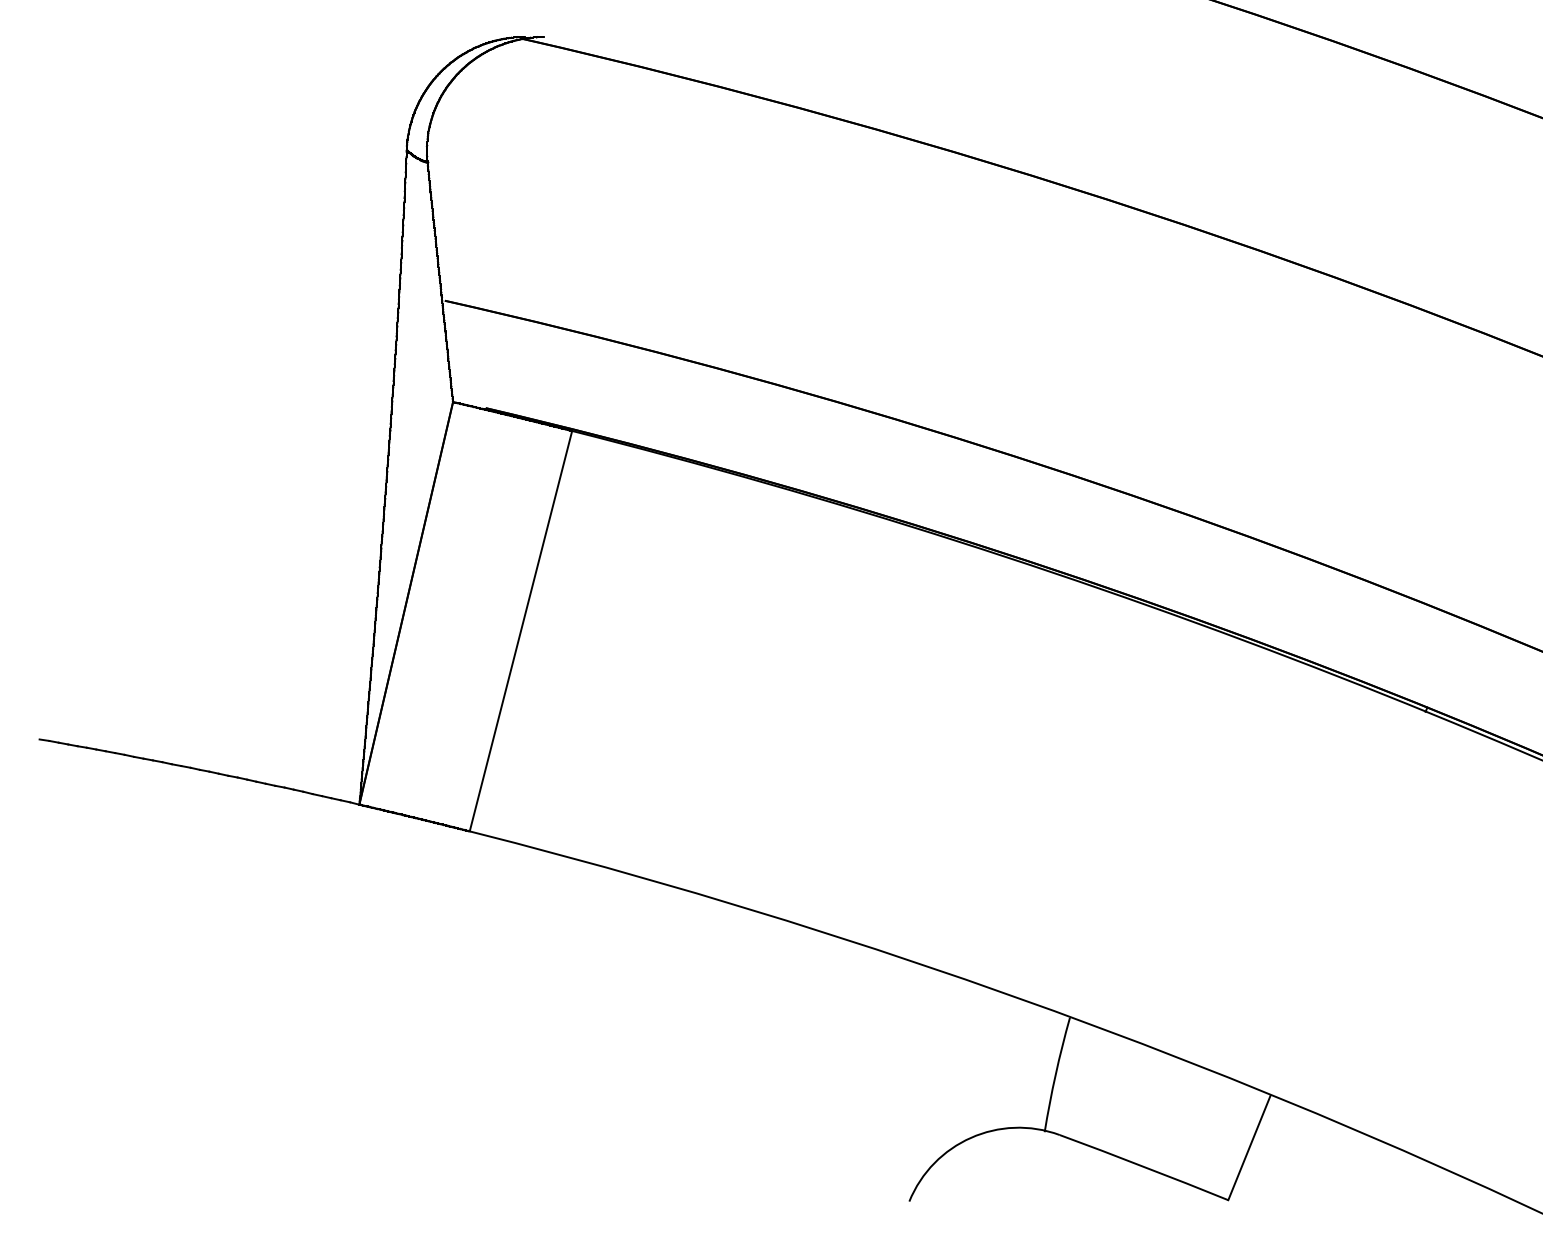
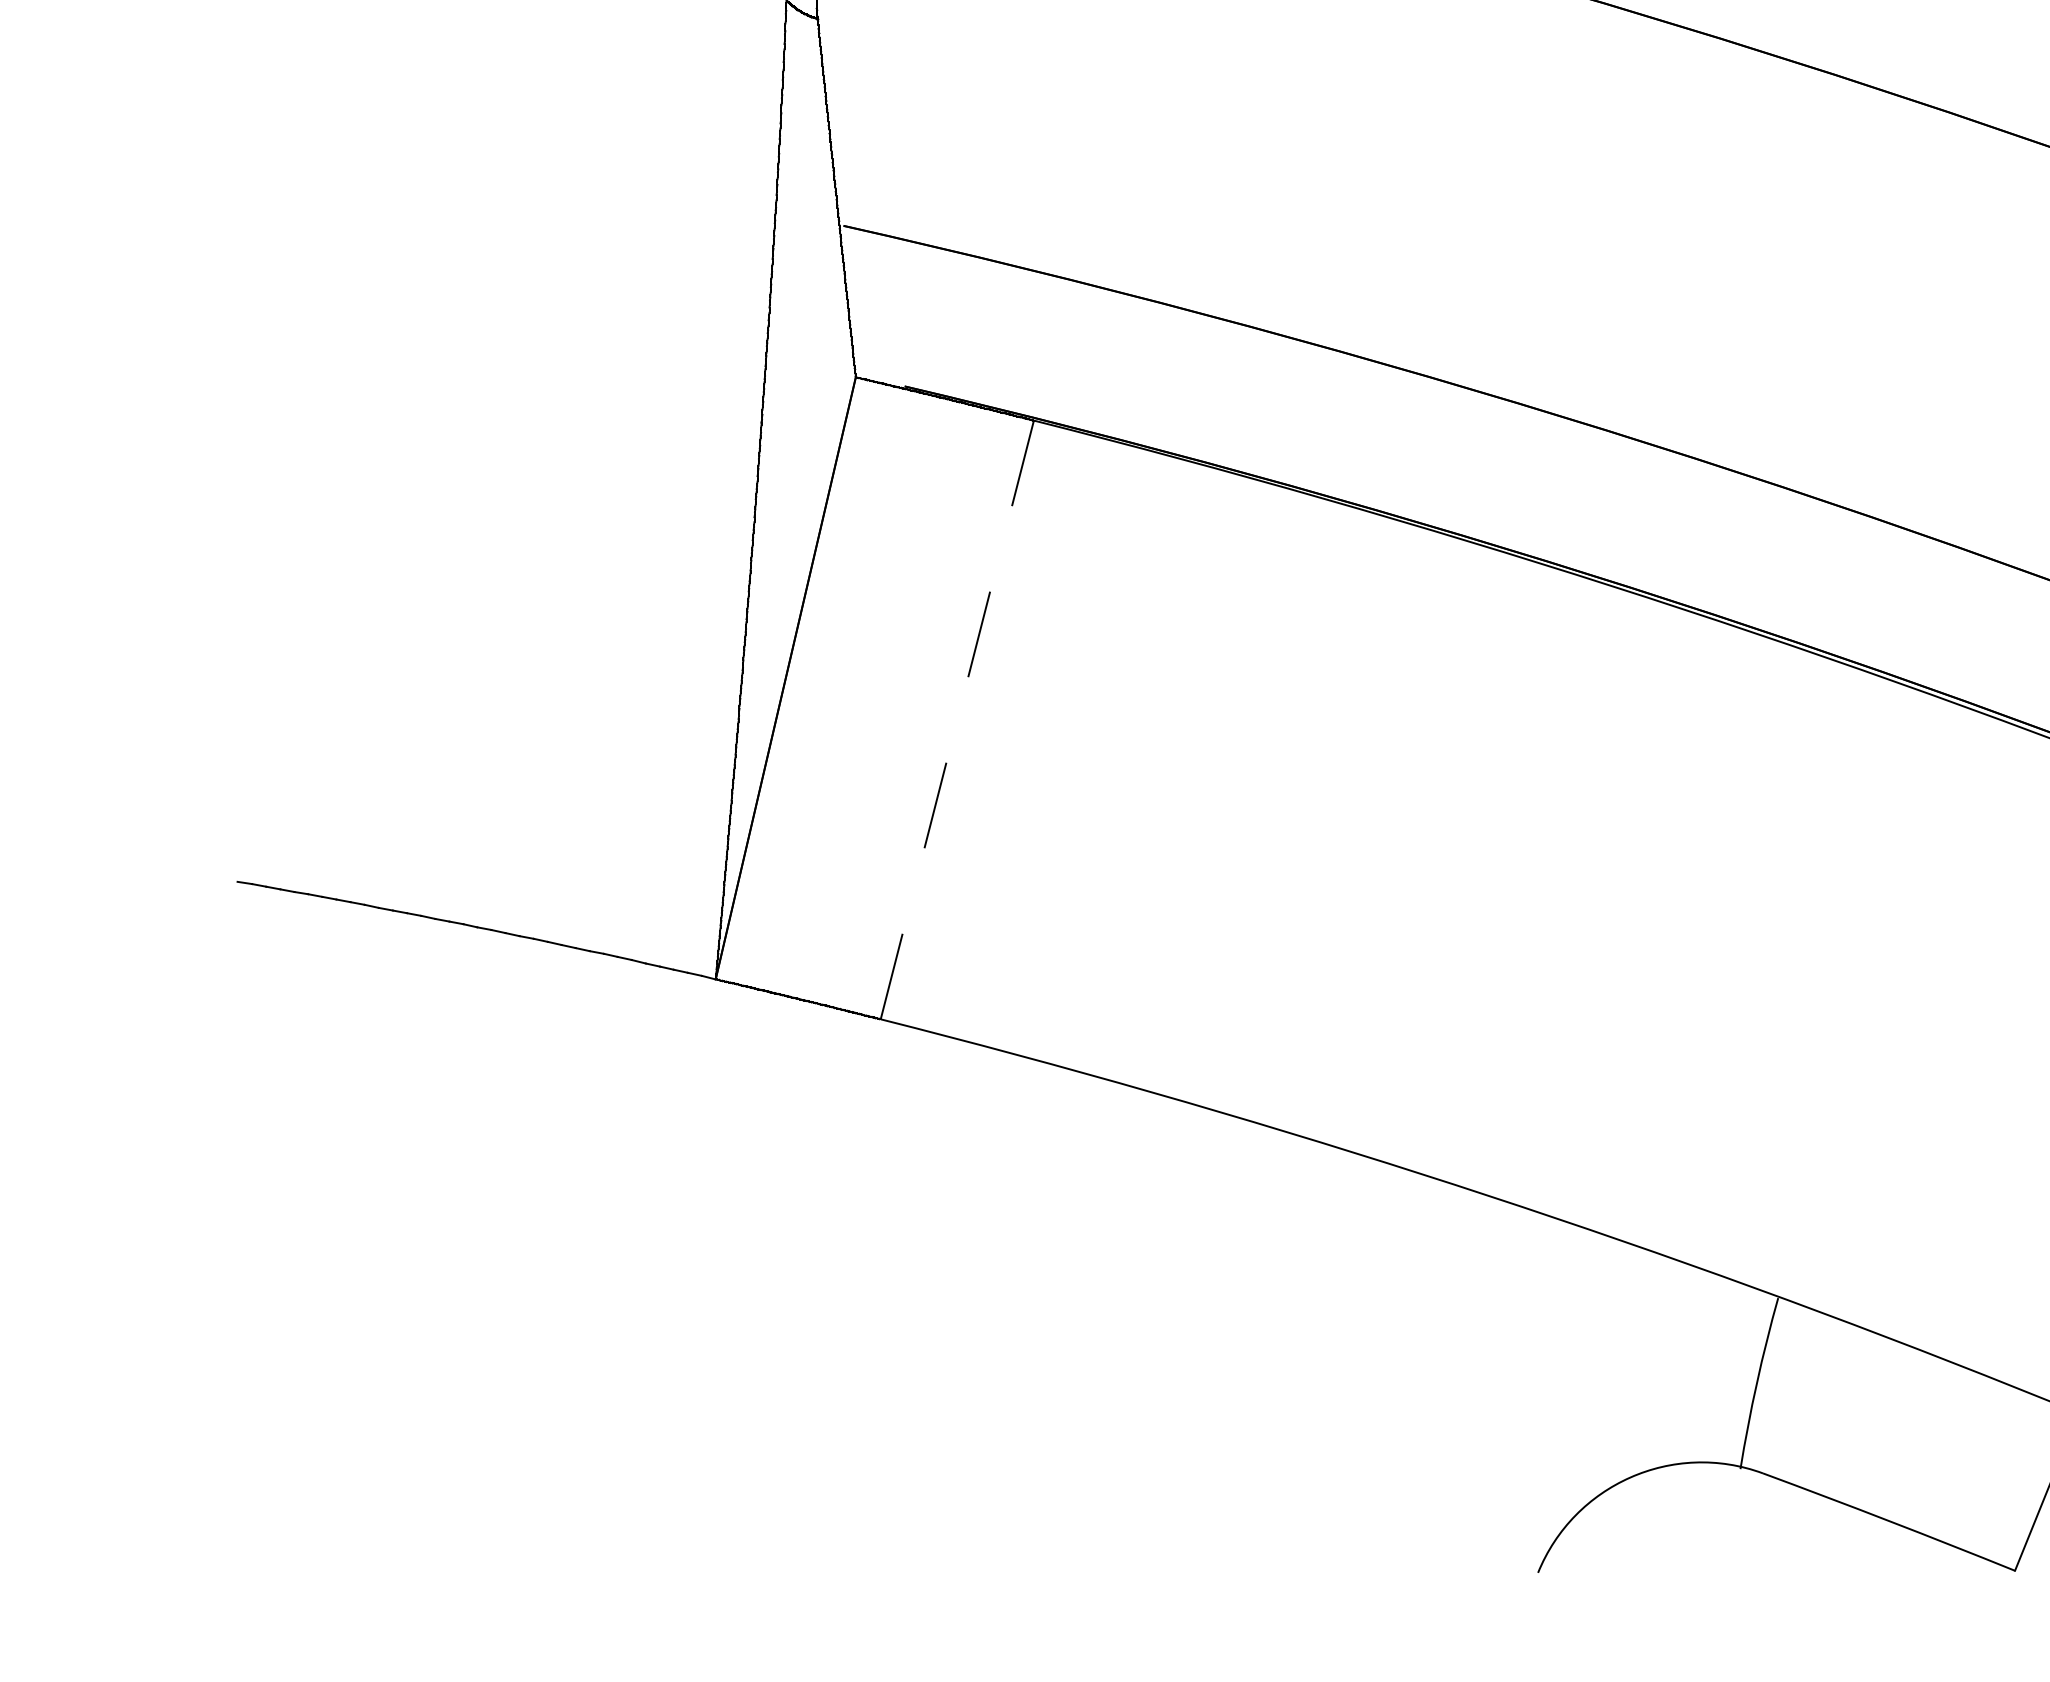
line: (520, 631) -> (956, 720), solid -> dashed

